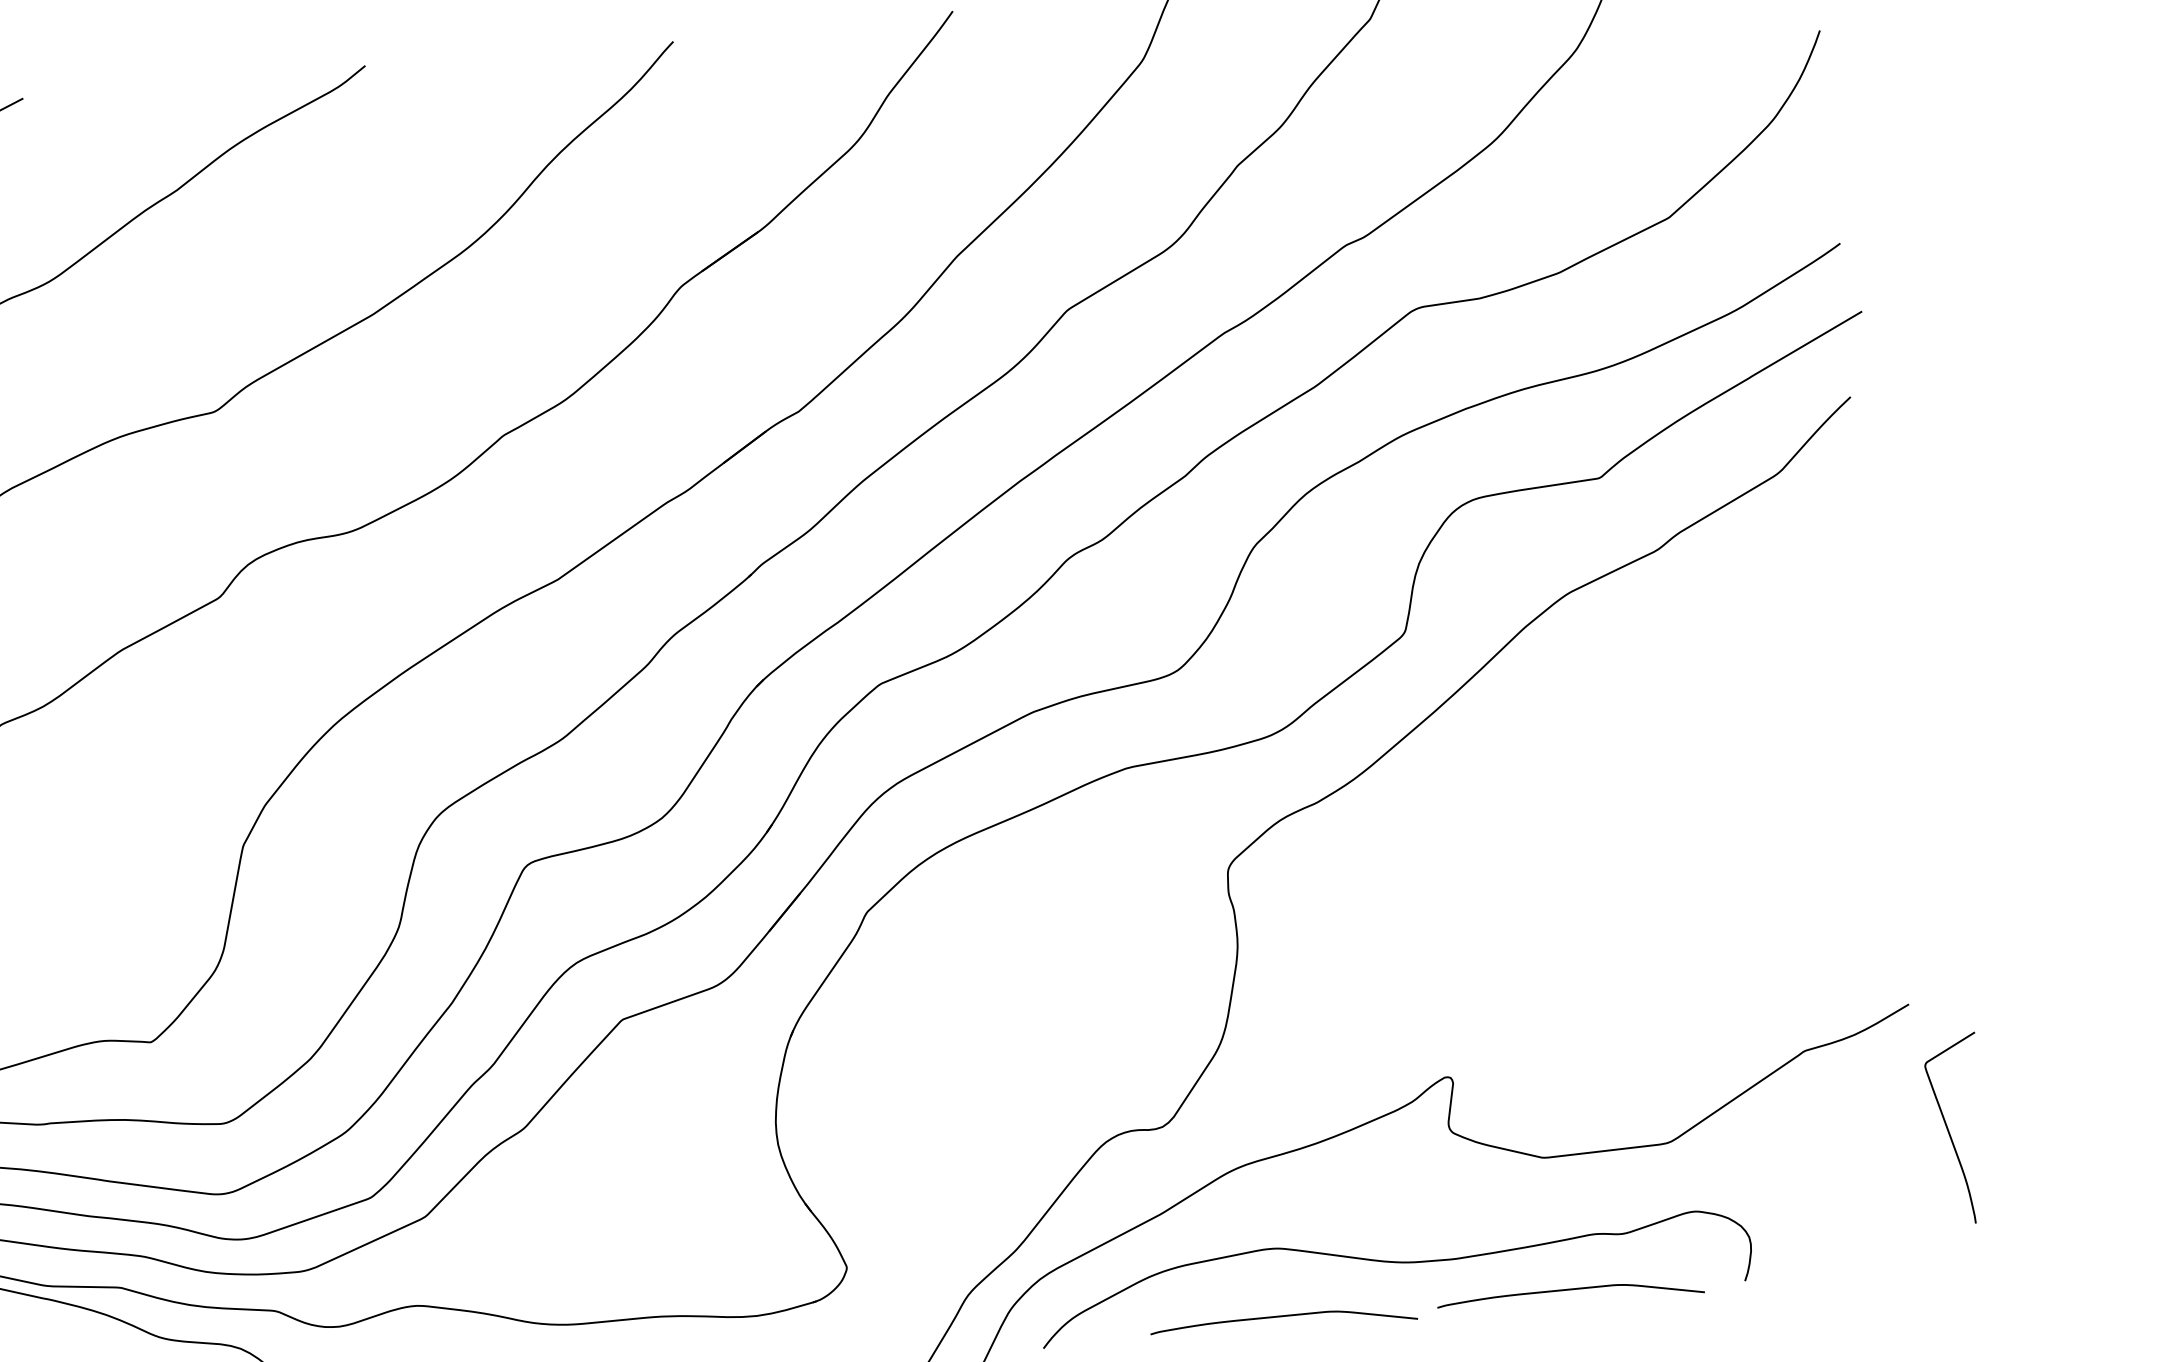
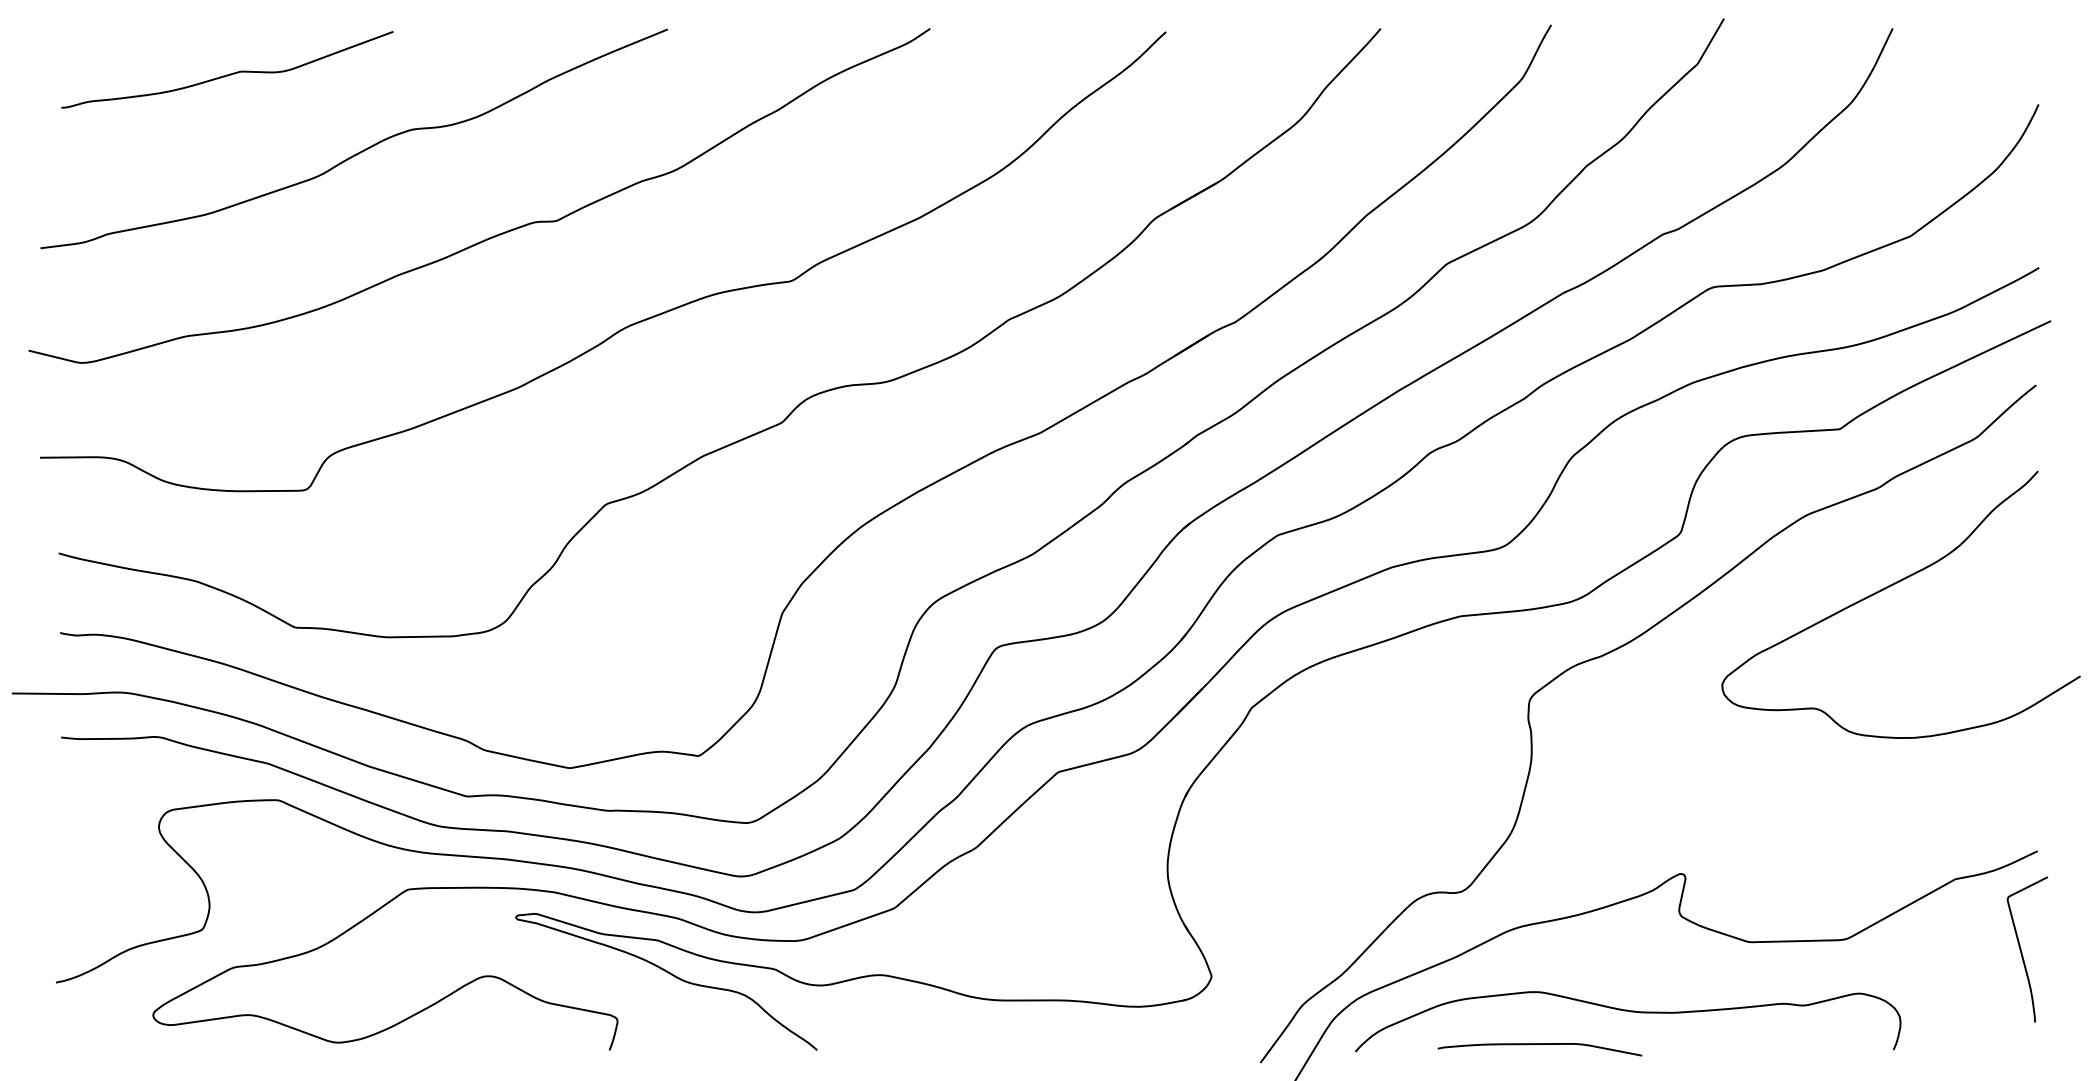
curve: (1686, 676) -> (1891, 586), added
curve: (1950, 1133) -> (2022, 952), moved
curve: (1569, 1290) -> (1759, 1044), removed

